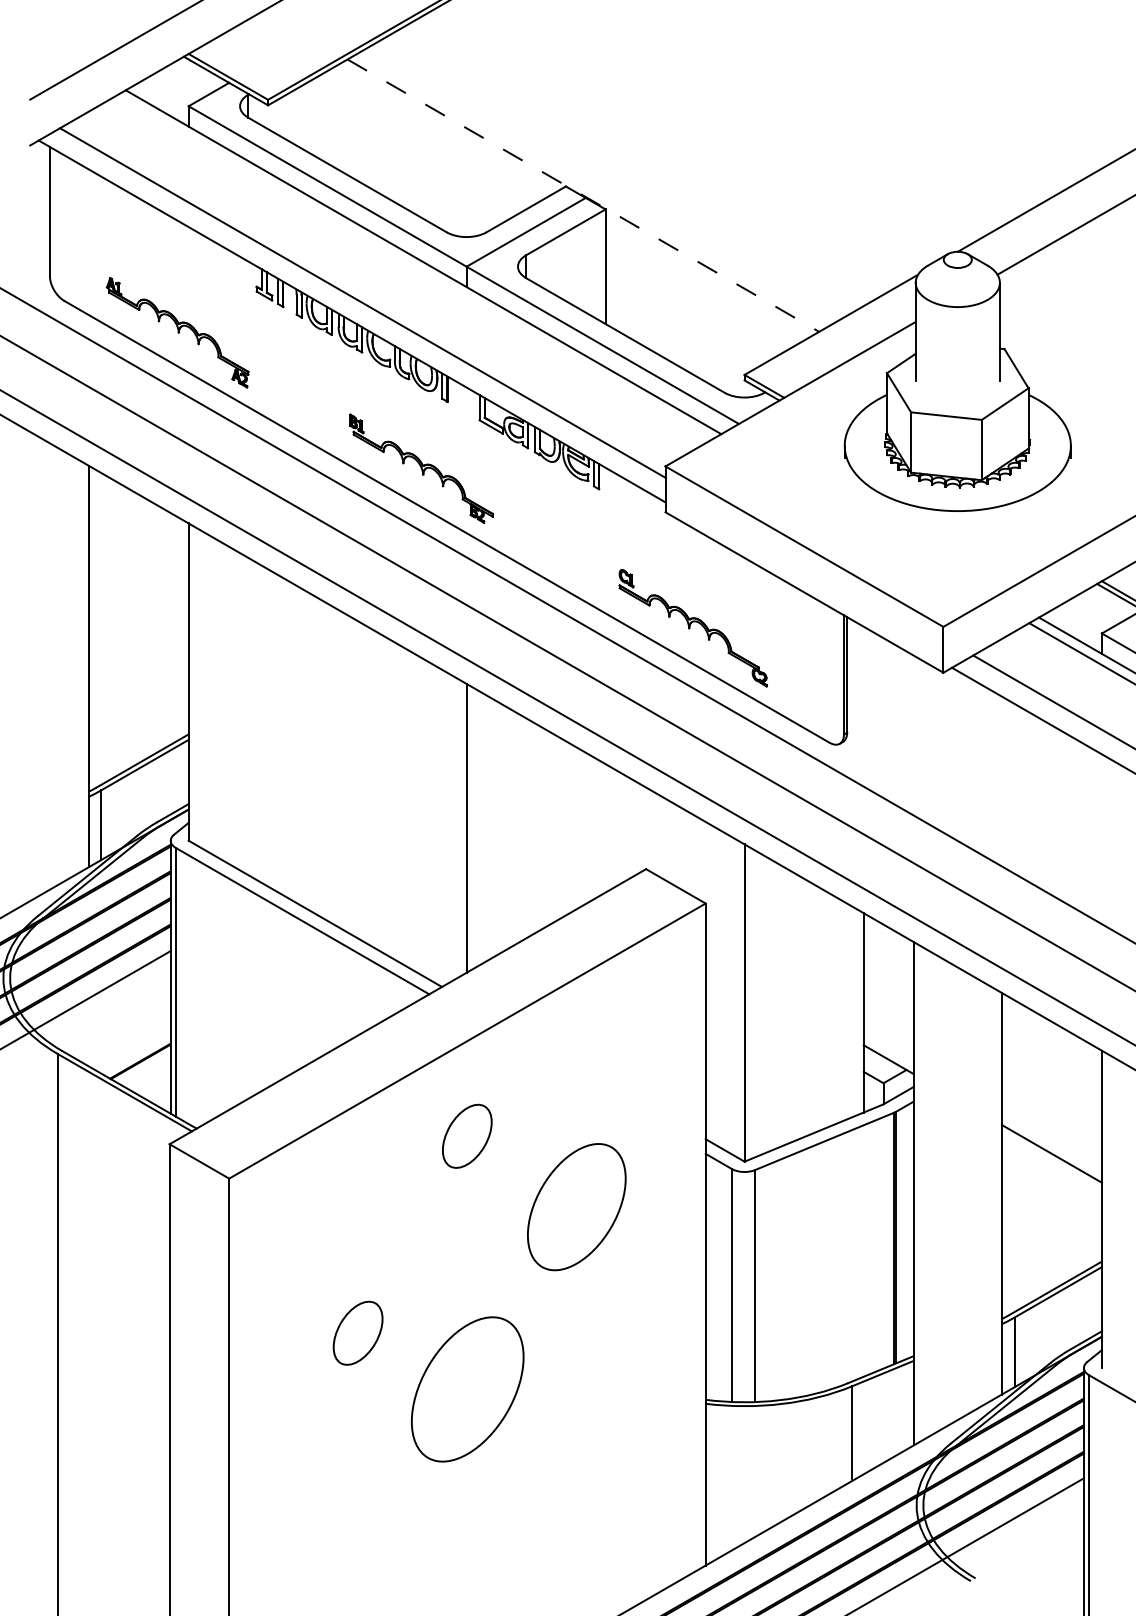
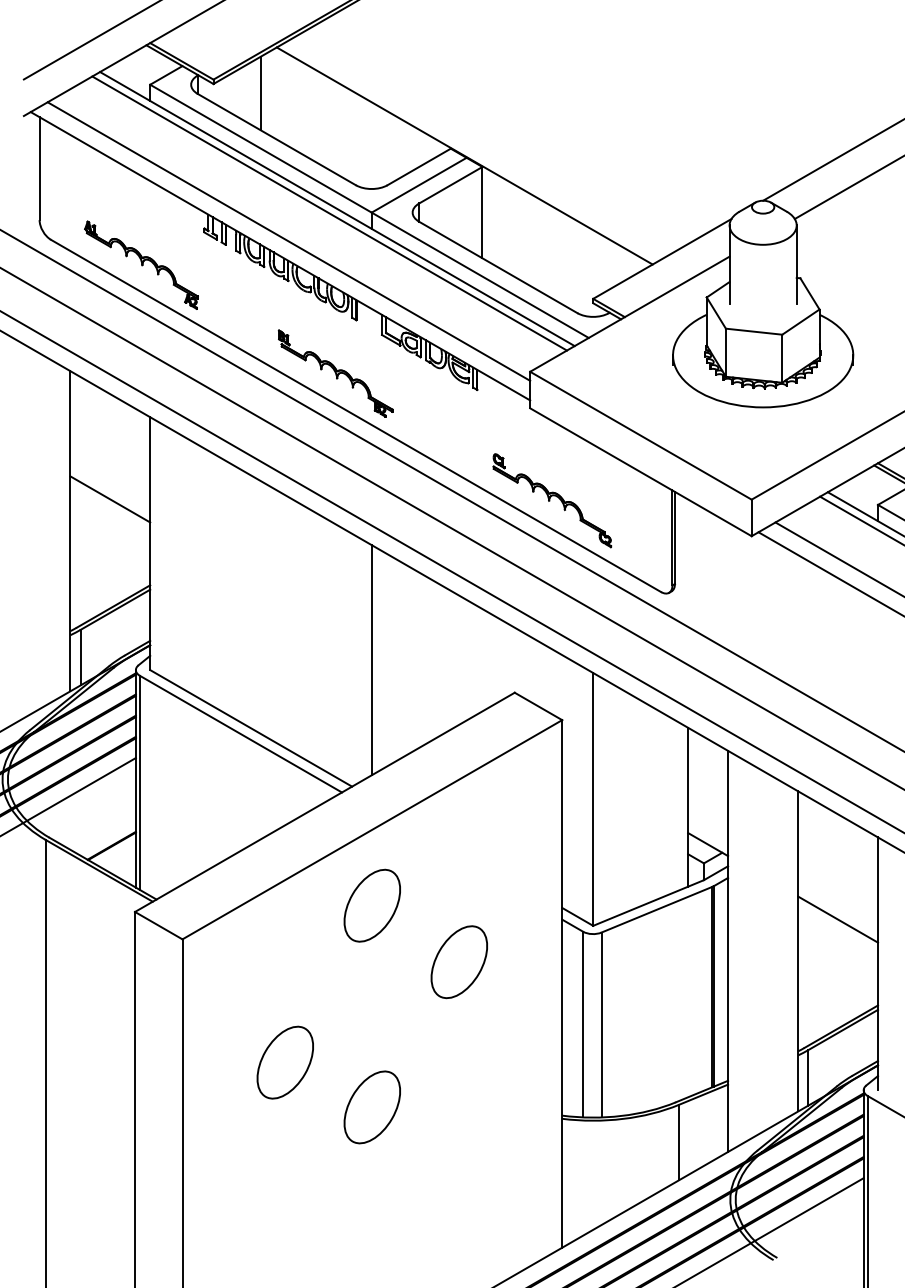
line: (327, 117) -> (260, 93), added
line: (584, 196) -> (465, 156), dashed -> solid
line: (413, 267) -> (329, 213), added
line: (138, 626) -> (110, 499), added
part: (466, 1136) -> (371, 905), size x1.43
part: (575, 1207) -> (458, 962), size x0.71
part: (357, 1333) -> (284, 1062), size x1.43
part: (466, 1389) -> (371, 1107), size x0.62

